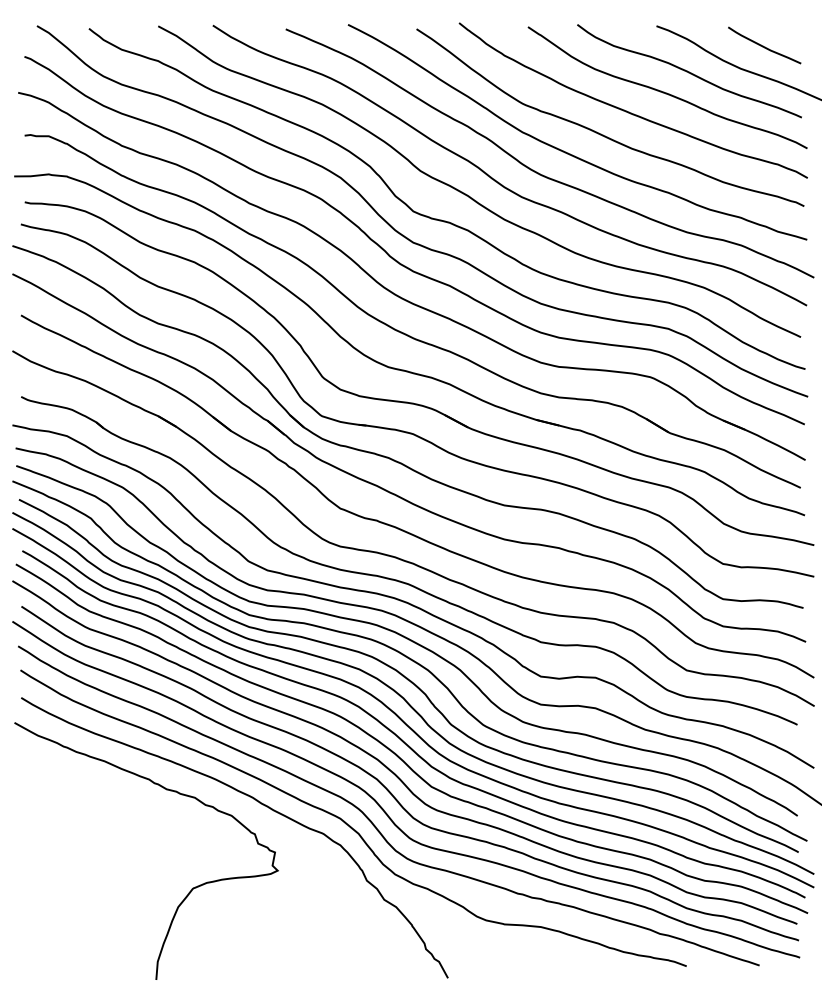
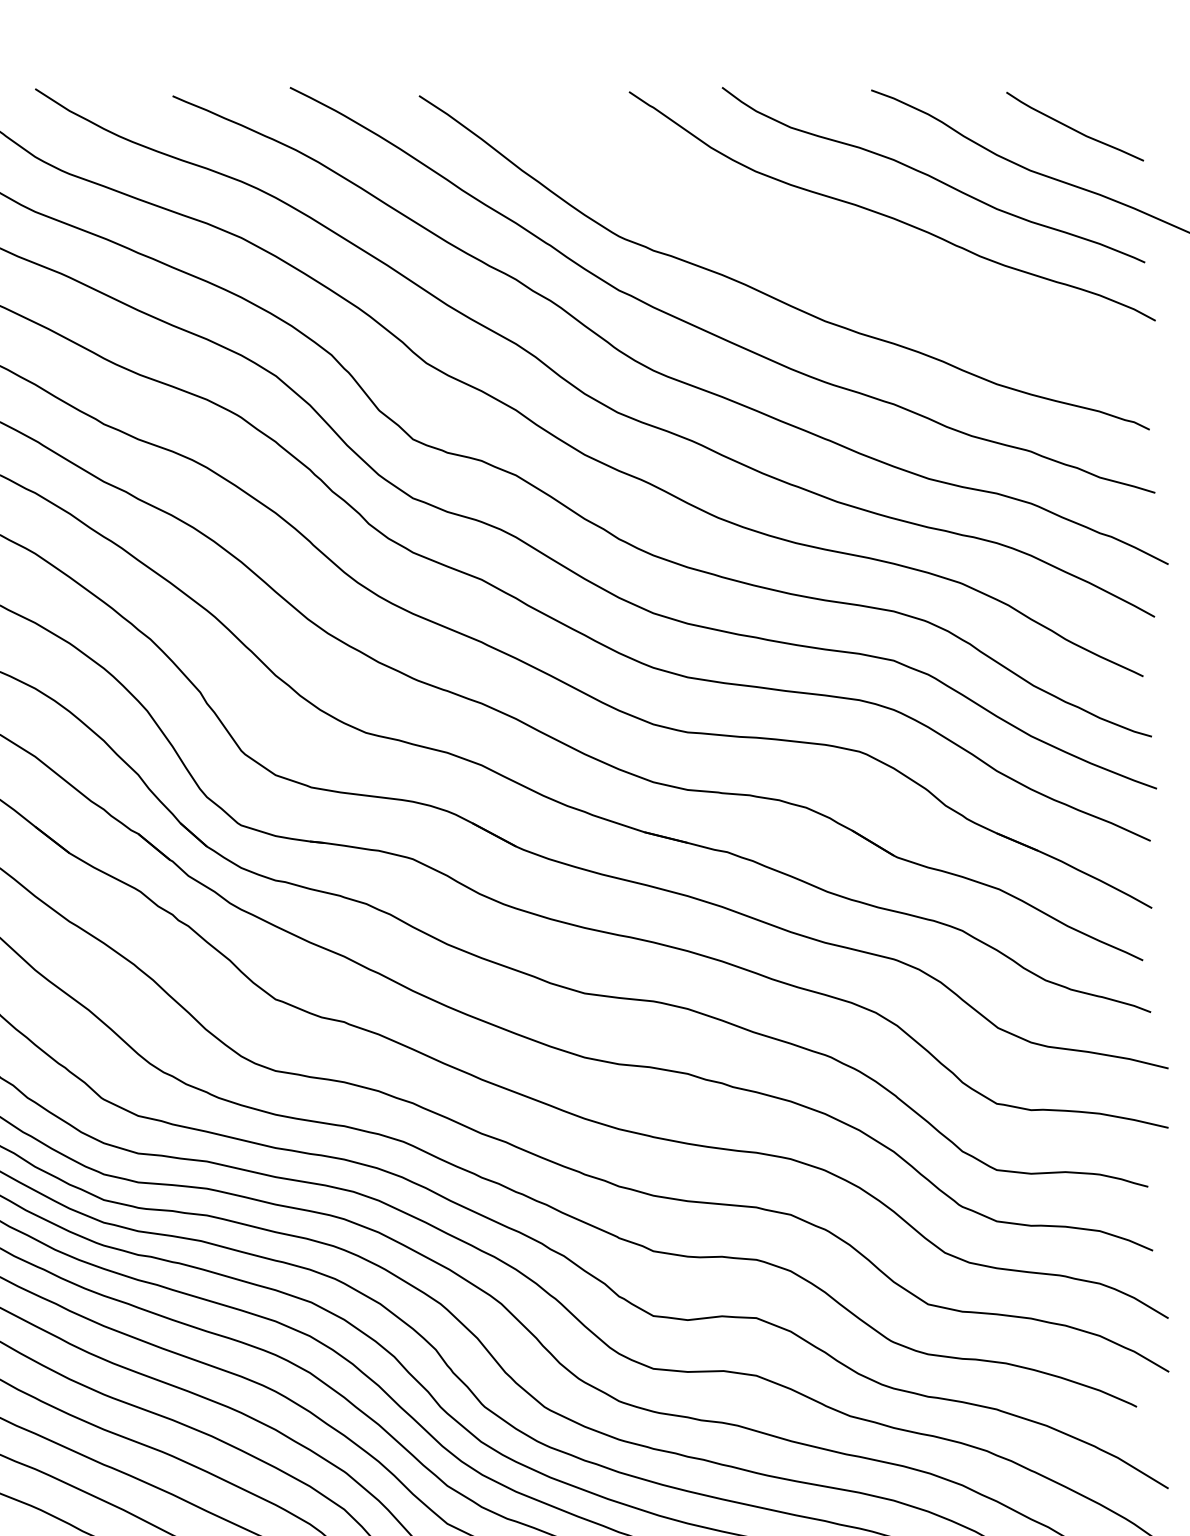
curve: (629, 111) -> (820, 251), removed

